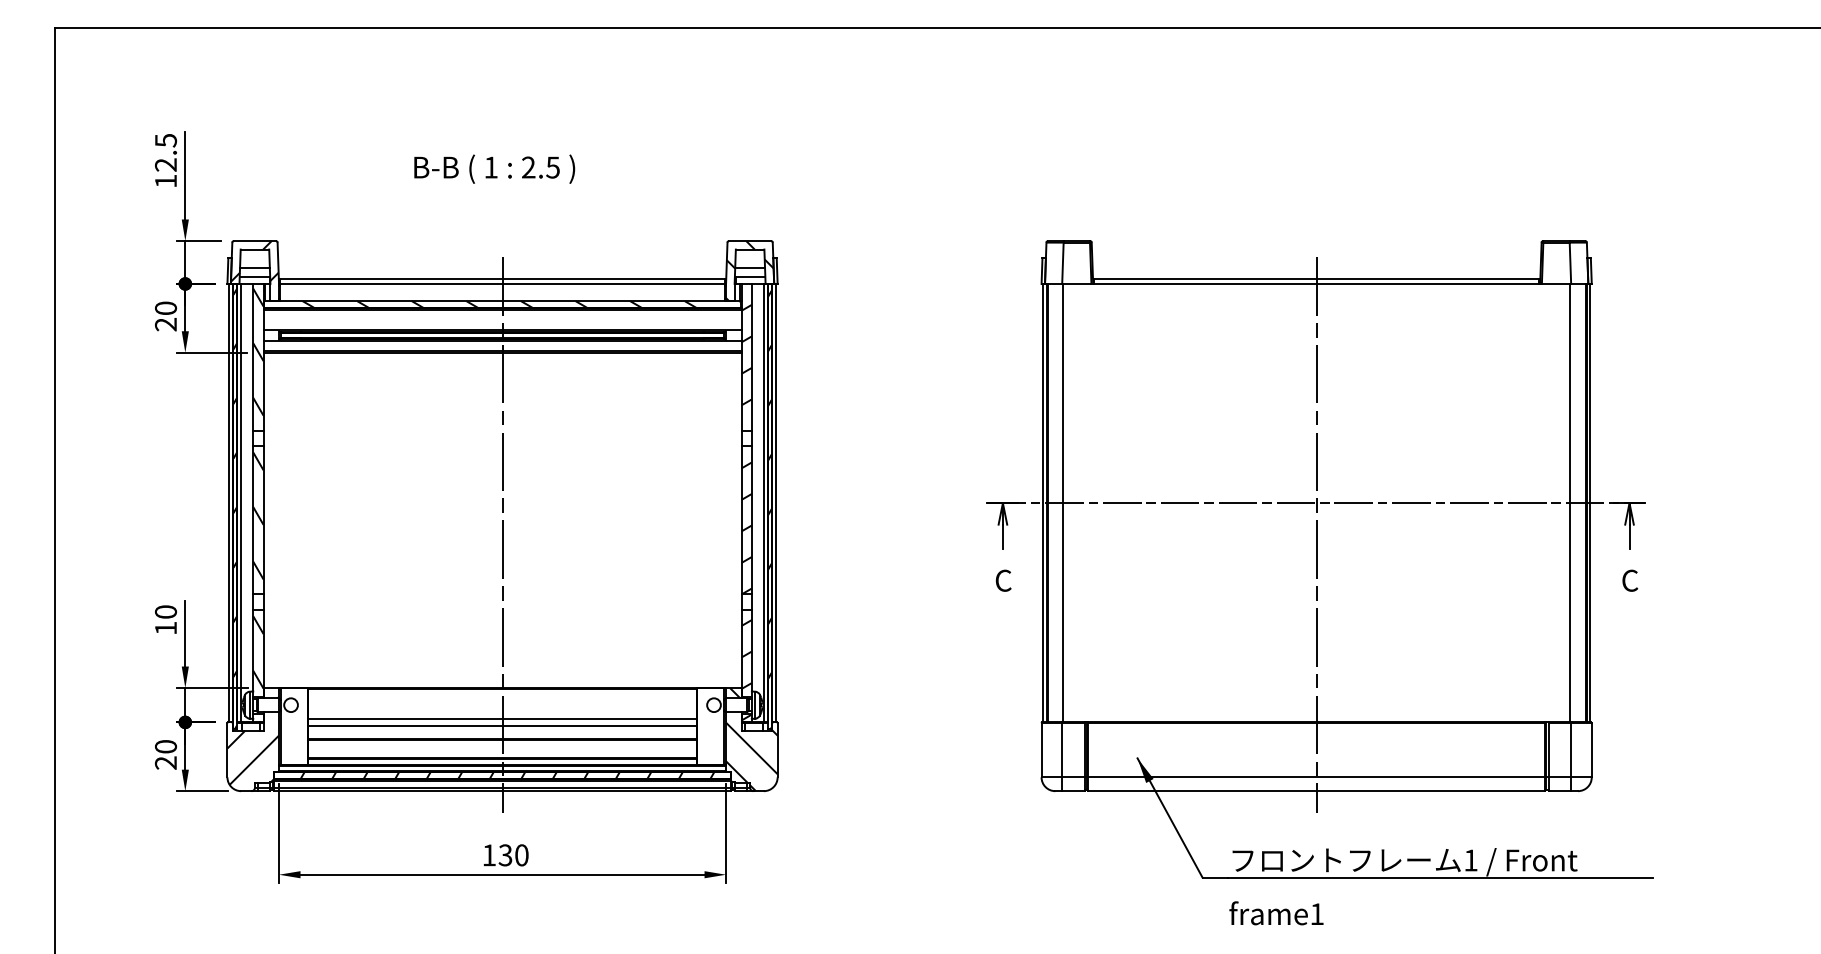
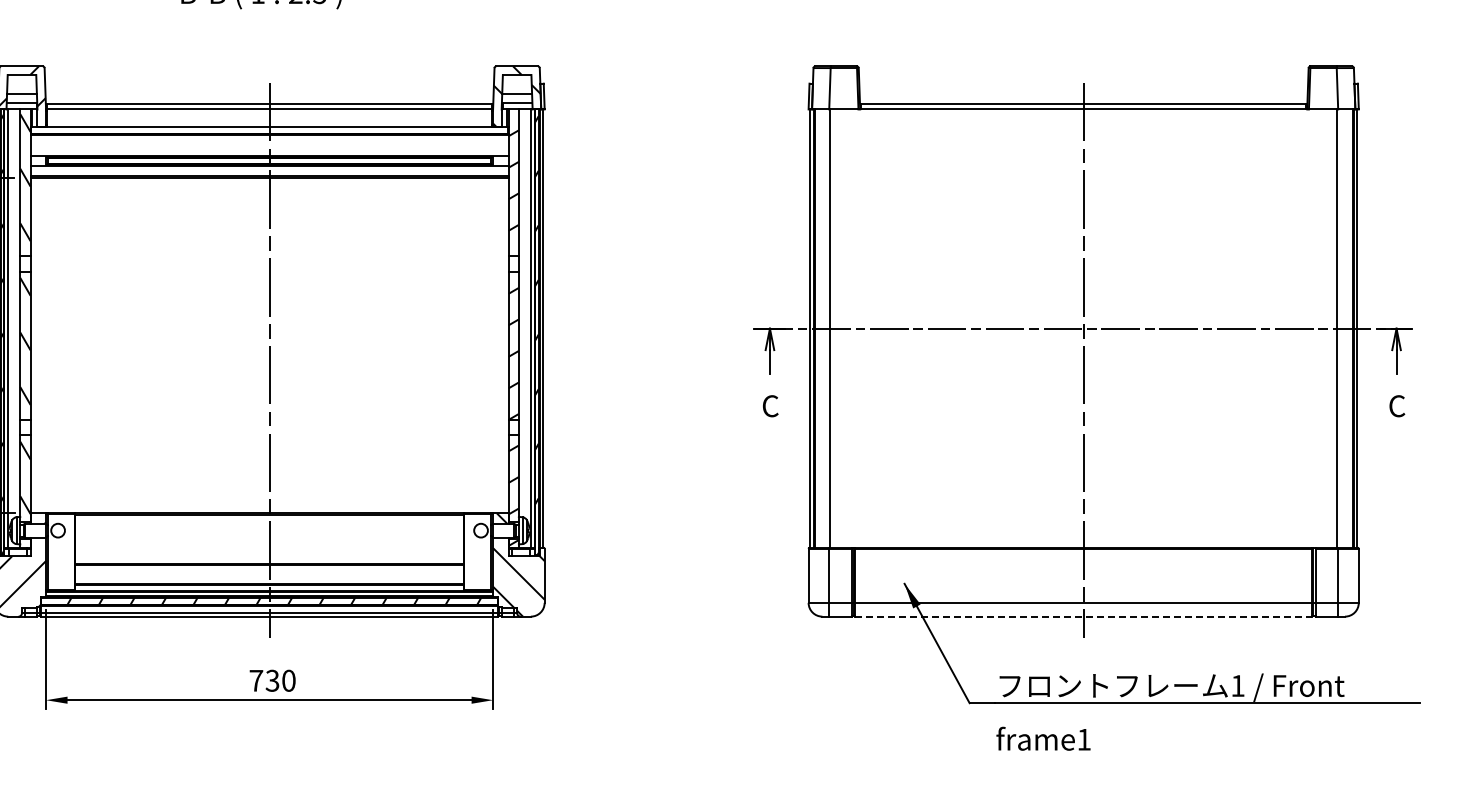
hatch: (521, 304) -> (288, 129), removed
line: (502, 718) -> (269, 543), removed
line: (502, 725) -> (269, 550), removed
line: (1316, 791) -> (1083, 616), solid -> dashed
text: (489, 855) -> (256, 680), 130 -> 730

